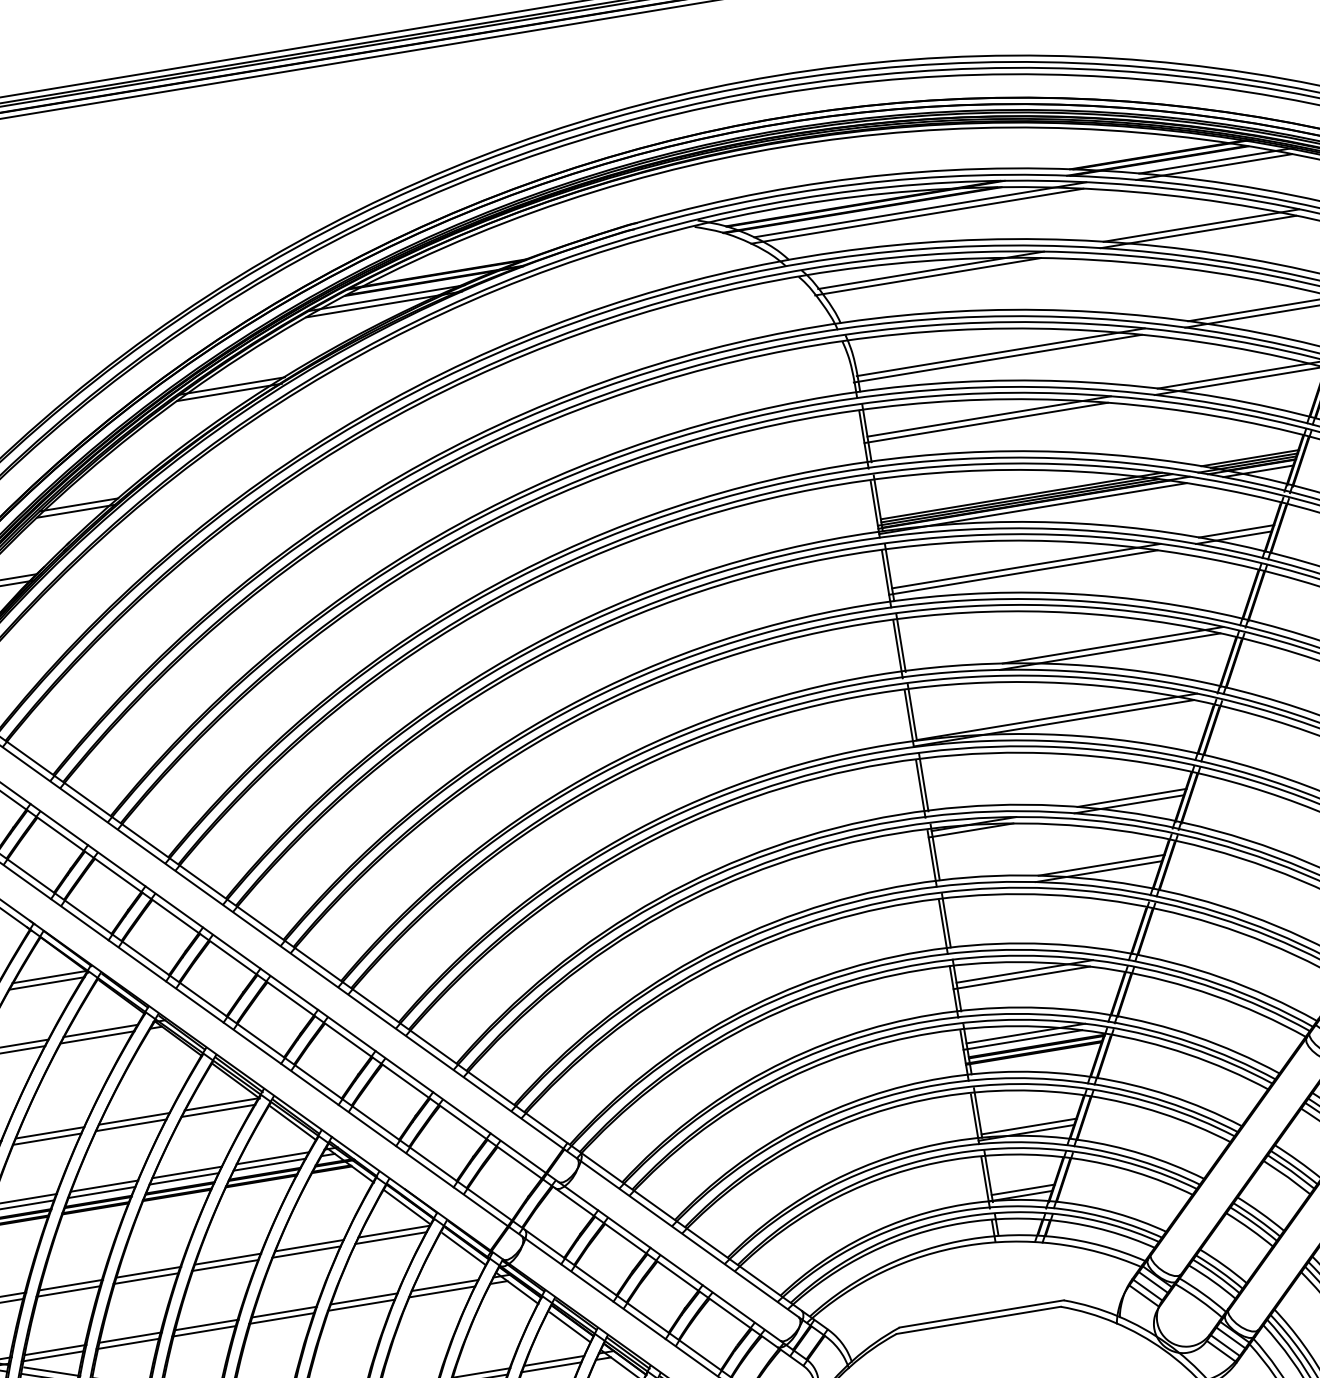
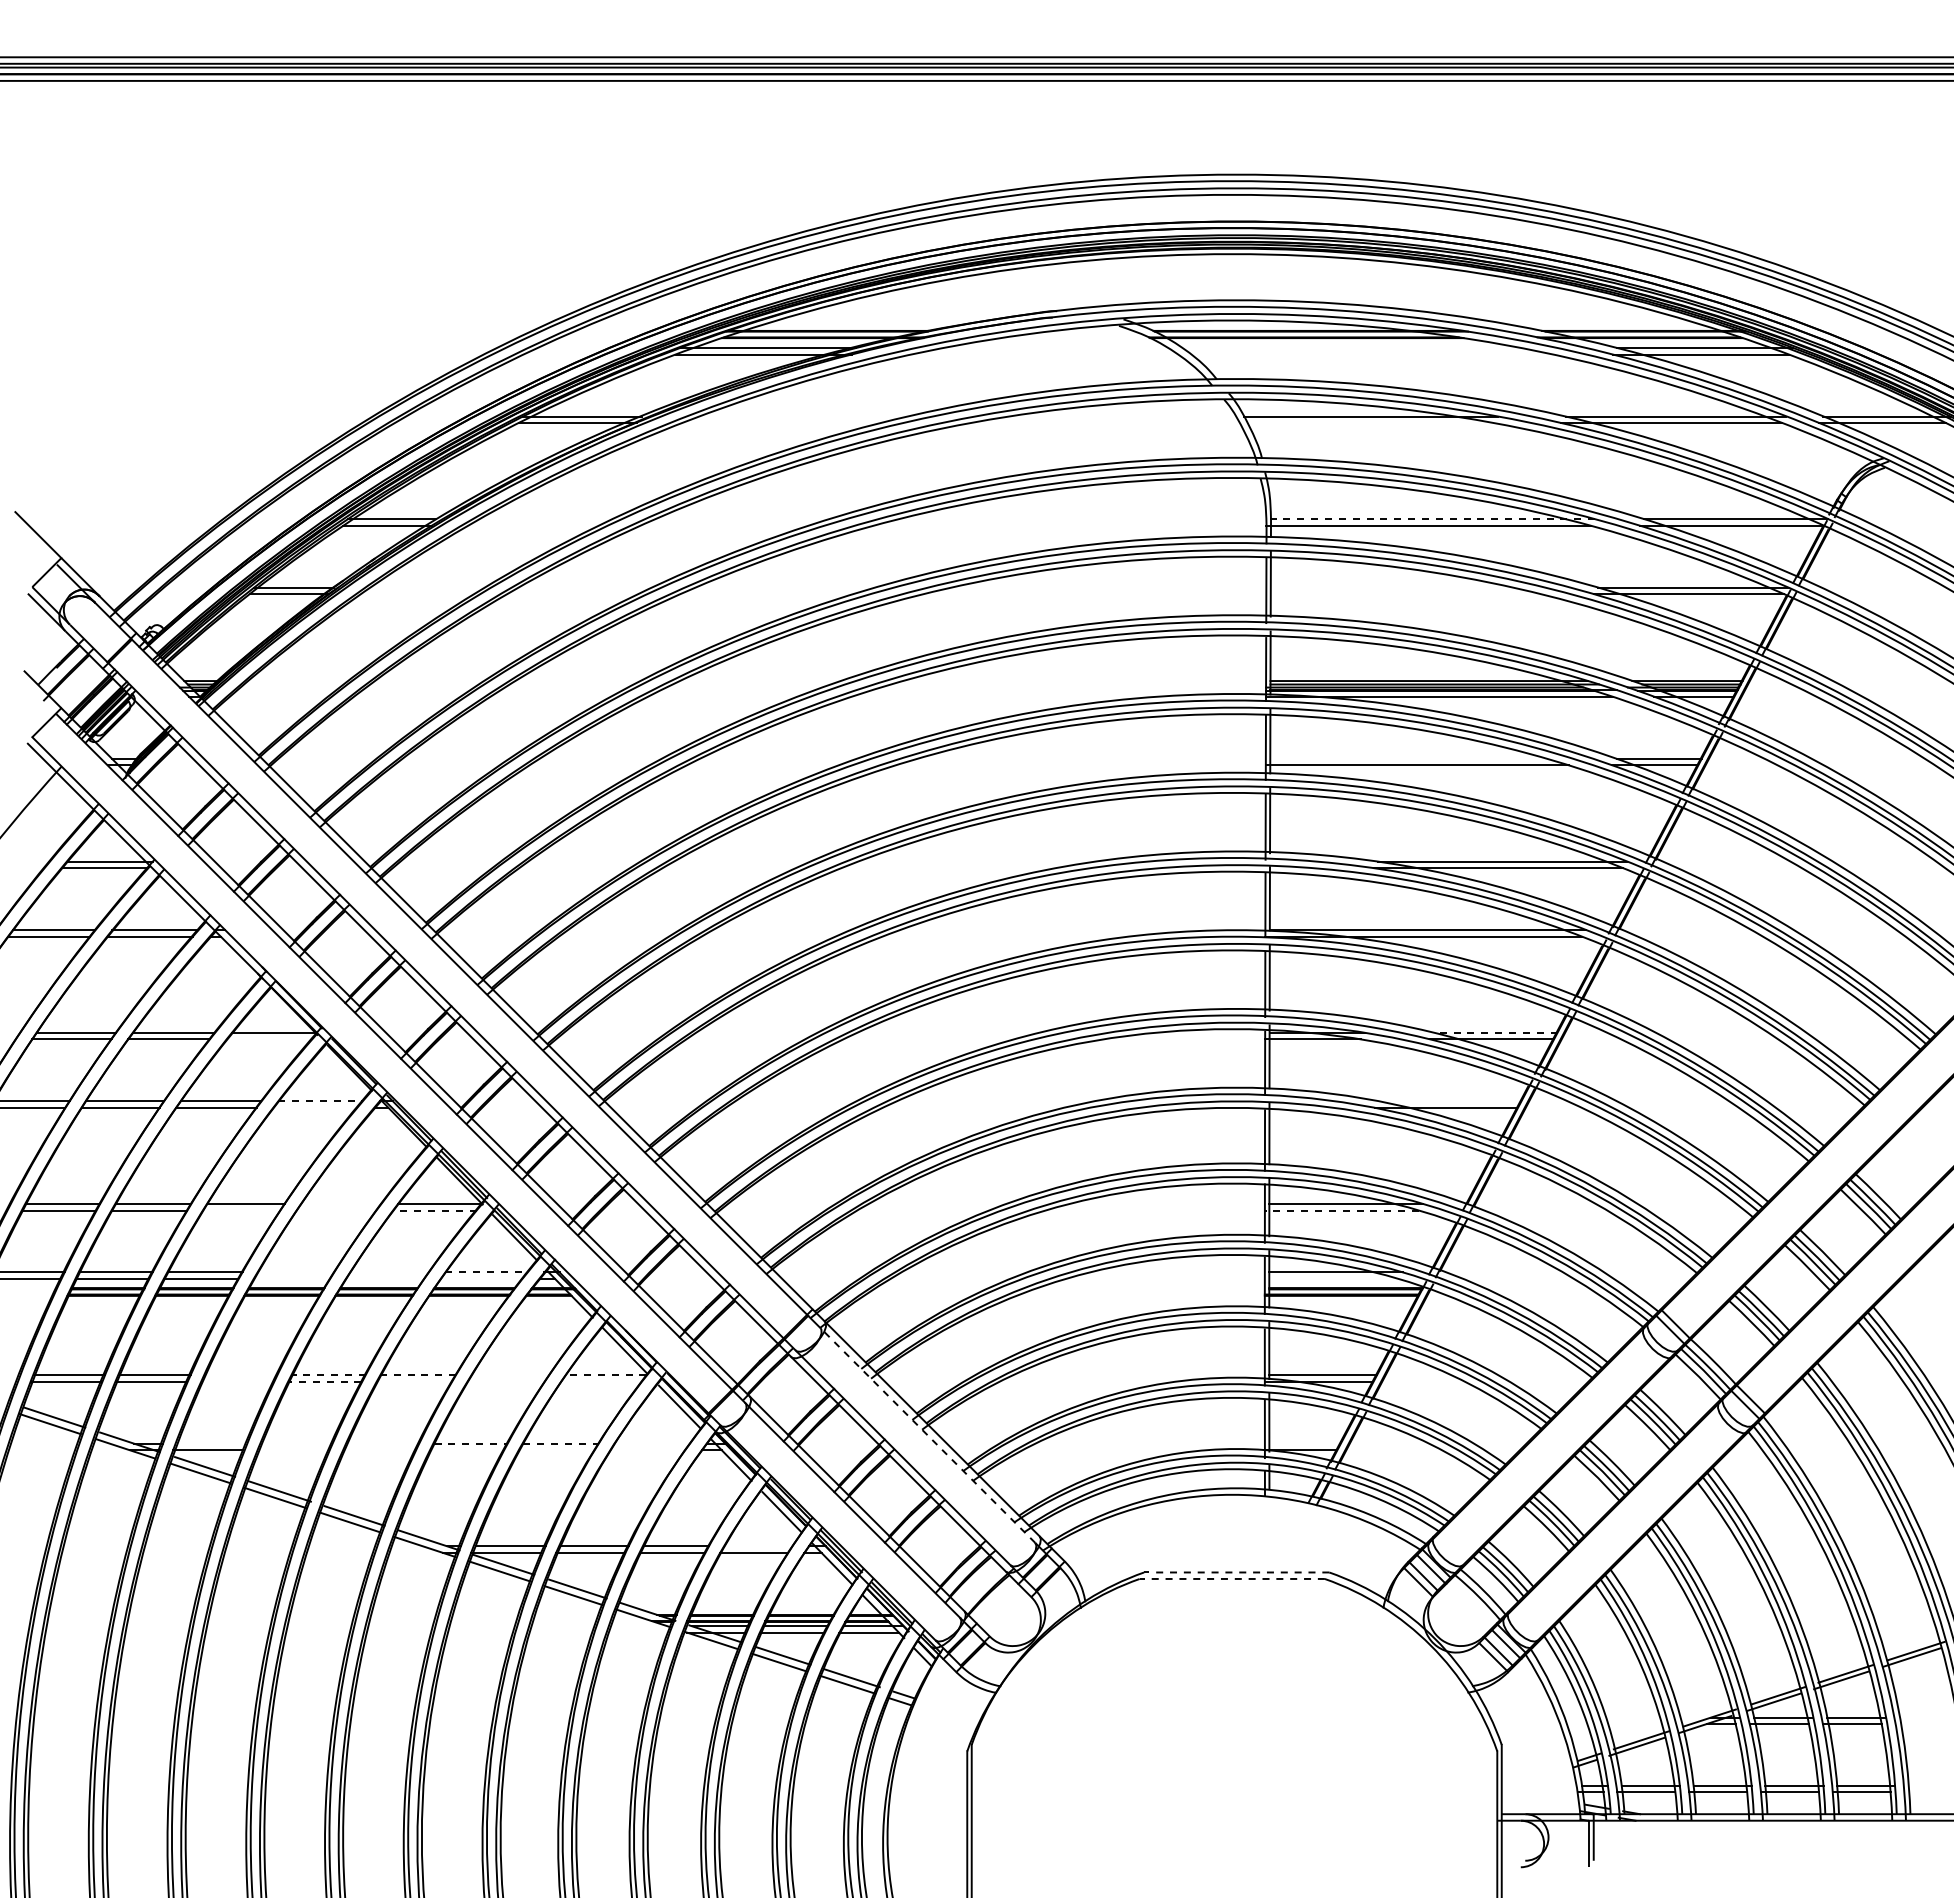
line: (919, 210) -> (1369, 348), removed
line: (917, 216) -> (1365, 354), removed
line: (928, 277) -> (1366, 423), removed
line: (1000, 352) -> (1432, 519), solid -> dashed
line: (988, 416) -> (1407, 587), removed
line: (986, 423) -> (1403, 594), removed
line: (1026, 565) -> (1421, 758), removed
line: (1131, 797) -> (1495, 1032), solid -> dashed
line: (1101, 865) -> (1449, 1101), removed
line: (1021, 977) -> (1341, 1210), solid -> dashed
line: (46, 983) -> (269, 1039), removed
line: (101, 1031) -> (320, 1101), solid -> dashed
line: (97, 1037) -> (315, 1107), removed
line: (1022, 1039) -> (1331, 1278), removed
line: (218, 1110) -> (435, 1210), solid -> dashed
line: (133, 1119) -> (340, 1204), removed
line: (131, 1125) -> (336, 1210), removed
line: (47, 1139) -> (241, 1210), removed
line: (273, 1158) -> (486, 1272), solid -> dashed
line: (269, 1164) -> (481, 1278), removed
line: (187, 1172) -> (389, 1272), removed
line: (183, 1178) -> (384, 1278), removed
line: (104, 1186) -> (296, 1272), removed
line: (1022, 1189) -> (1304, 1443), removed
line: (101, 1192) -> (291, 1278), removed
line: (393, 1232) -> (605, 1375), solid -> dashed
line: (390, 1237) -> (601, 1381), removed
line: (687, 1237) -> (927, 1435), solid -> dashed
line: (309, 1245) -> (510, 1375), removed
line: (305, 1252) -> (505, 1381), removed
line: (227, 1259) -> (418, 1375), solid -> dashed
line: (224, 1265) -> (413, 1381), removed
line: (149, 1272) -> (329, 1375), solid -> dashed
line: (145, 1278) -> (324, 1381), solid -> dashed
line: (71, 1285) -> (241, 1375), removed
line: (444, 1285) -> (651, 1443), removed
line: (68, 1291) -> (237, 1381), removed
line: (441, 1292) -> (647, 1450), removed
line: (364, 1298) -> (561, 1443), solid -> dashed
line: (361, 1305) -> (556, 1450), removed
line: (284, 1311) -> (471, 1443), solid -> dashed
line: (981, 1314) -> (1236, 1572), solid -> dashed
line: (281, 1318) -> (466, 1450), removed
line: (978, 1319) -> (1232, 1578), solid -> dashed
line: (206, 1324) -> (383, 1443), removed
line: (203, 1331) -> (378, 1450), removed
line: (130, 1337) -> (297, 1443), removed
line: (127, 1344) -> (292, 1450), removed
line: (55, 1349) -> (212, 1443), removed
line: (554, 1361) -> (758, 1546), removed

